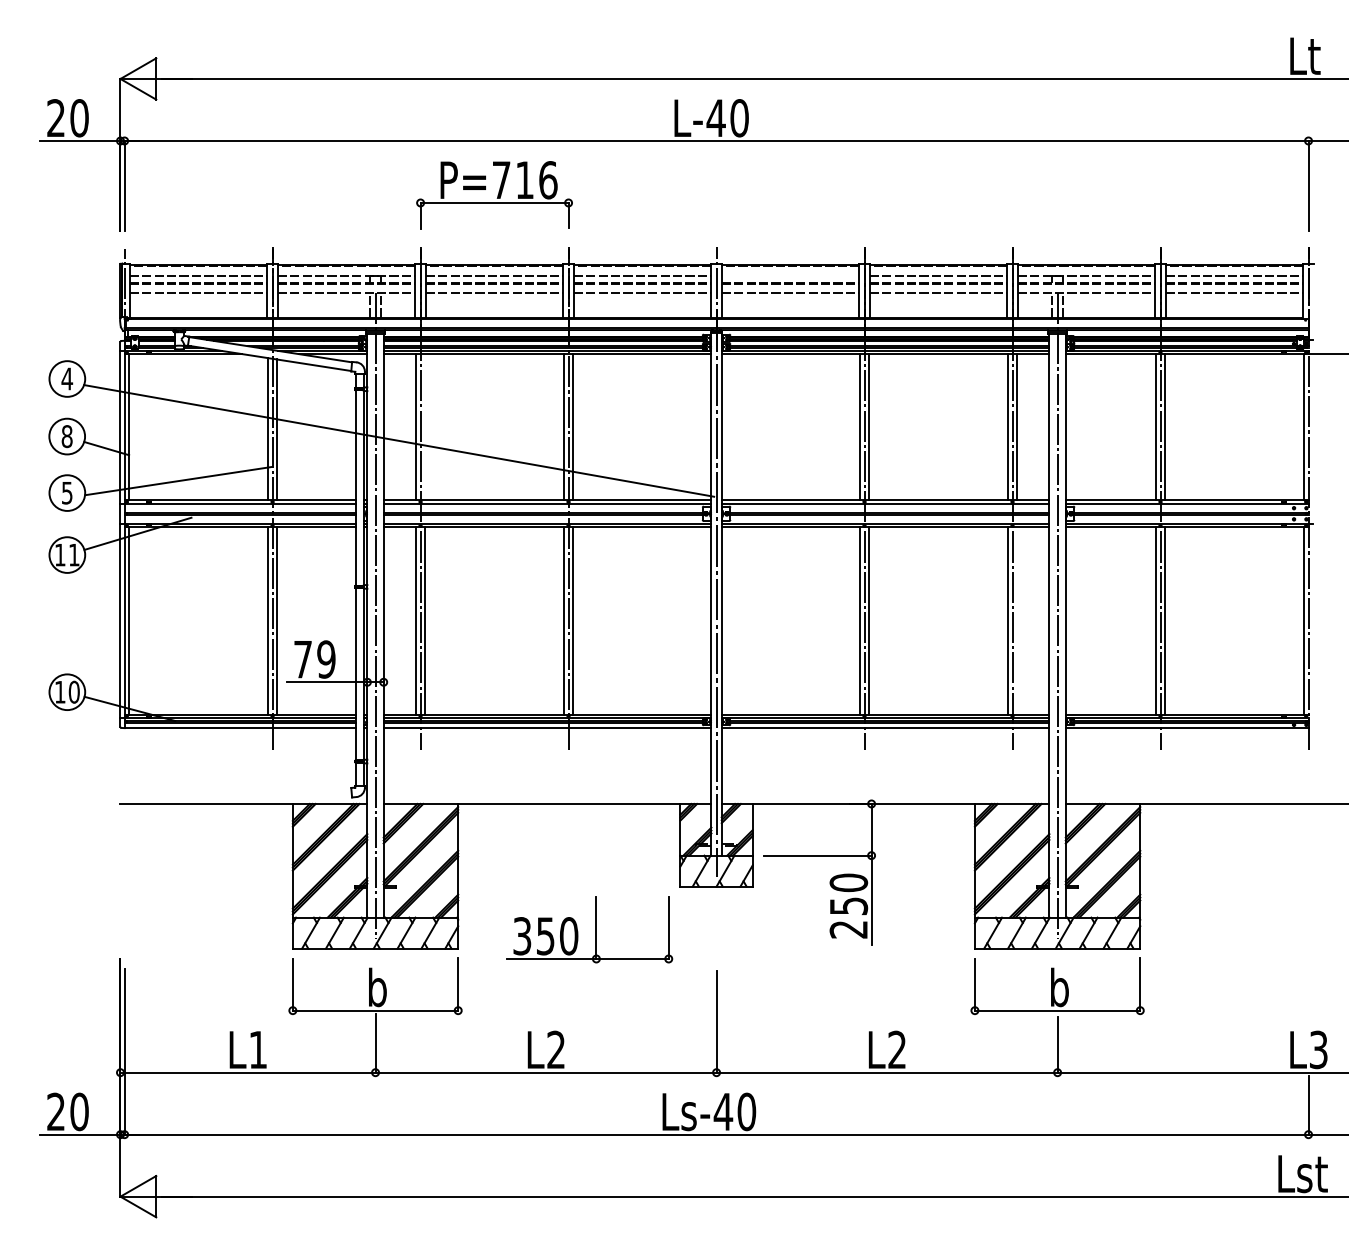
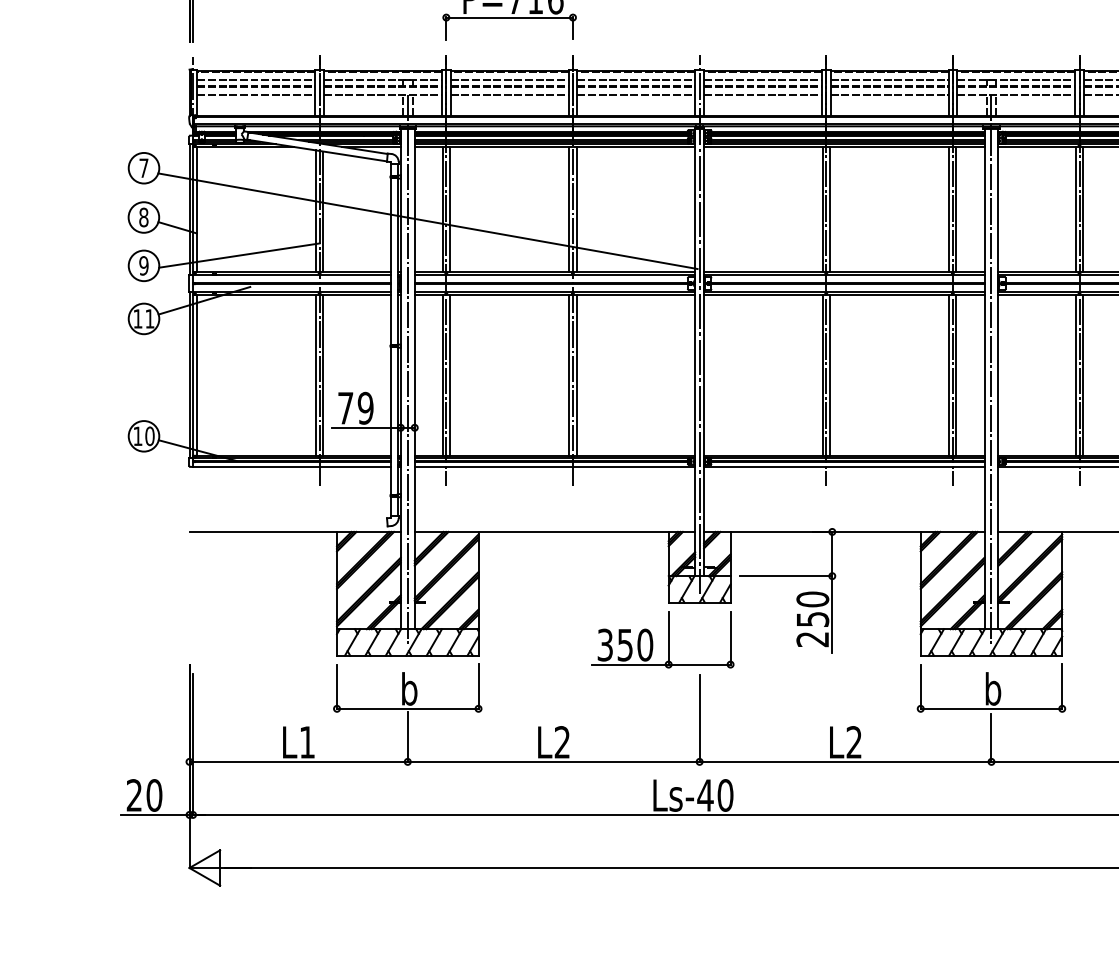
line: (790, 275) -> (762, 79), added
text: (67, 378) -> (144, 167), 4 -> 7
line: (424, 427) -> (449, 209), added
text: (66, 492) -> (143, 265), 5 -> 9
line: (1016, 620) -> (956, 374), added
part: (589, 929) -> (662, 639), moved

